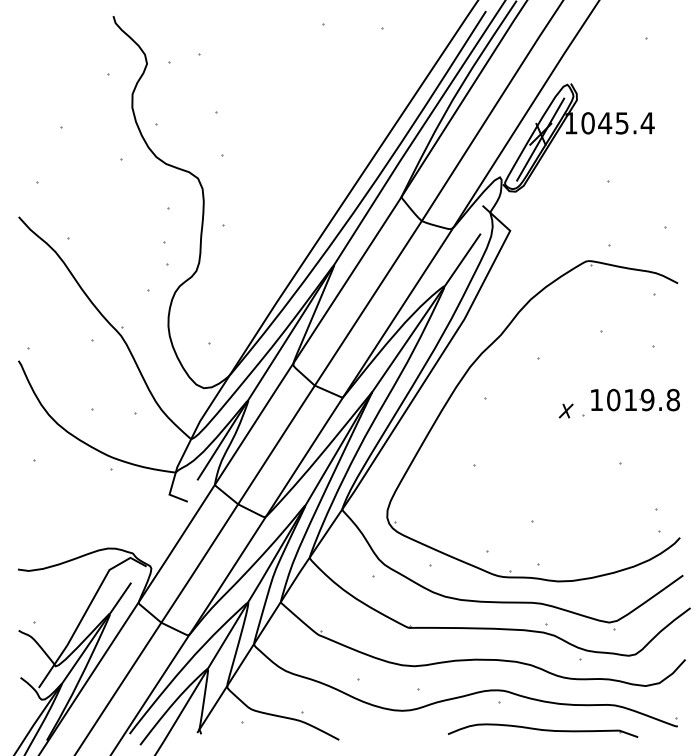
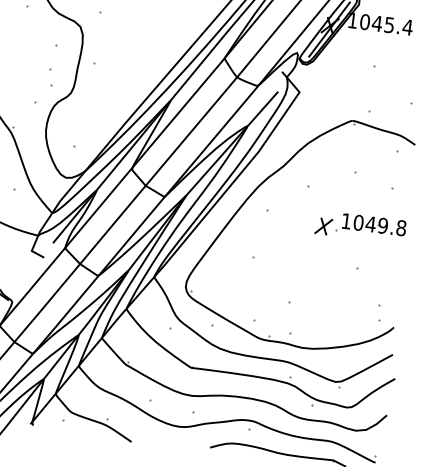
text: (630, 399) -> (370, 223), 1019.8 -> 1049.8
part: (565, 410) -> (323, 226), size x1.67

